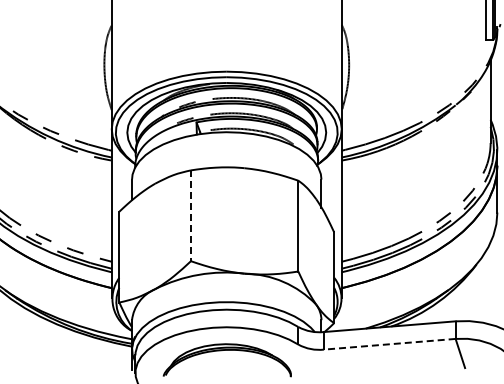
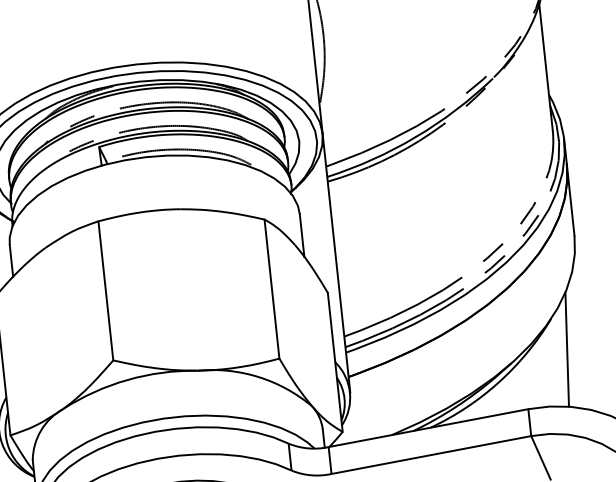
line: (190, 216) -> (105, 292), dashed -> solid
line: (484, 285) -> (566, 349), added
line: (389, 344) -> (430, 455), dashed -> solid

